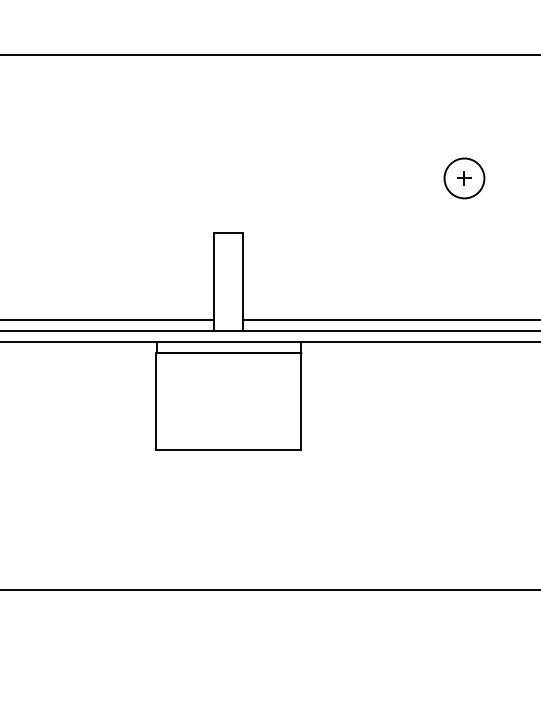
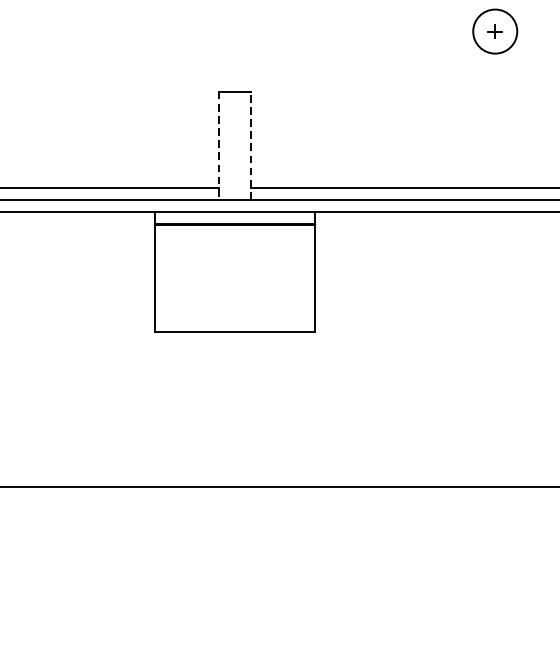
line: (214, 281) -> (219, 145), solid -> dashed
line: (243, 281) -> (251, 145), solid -> dashed

